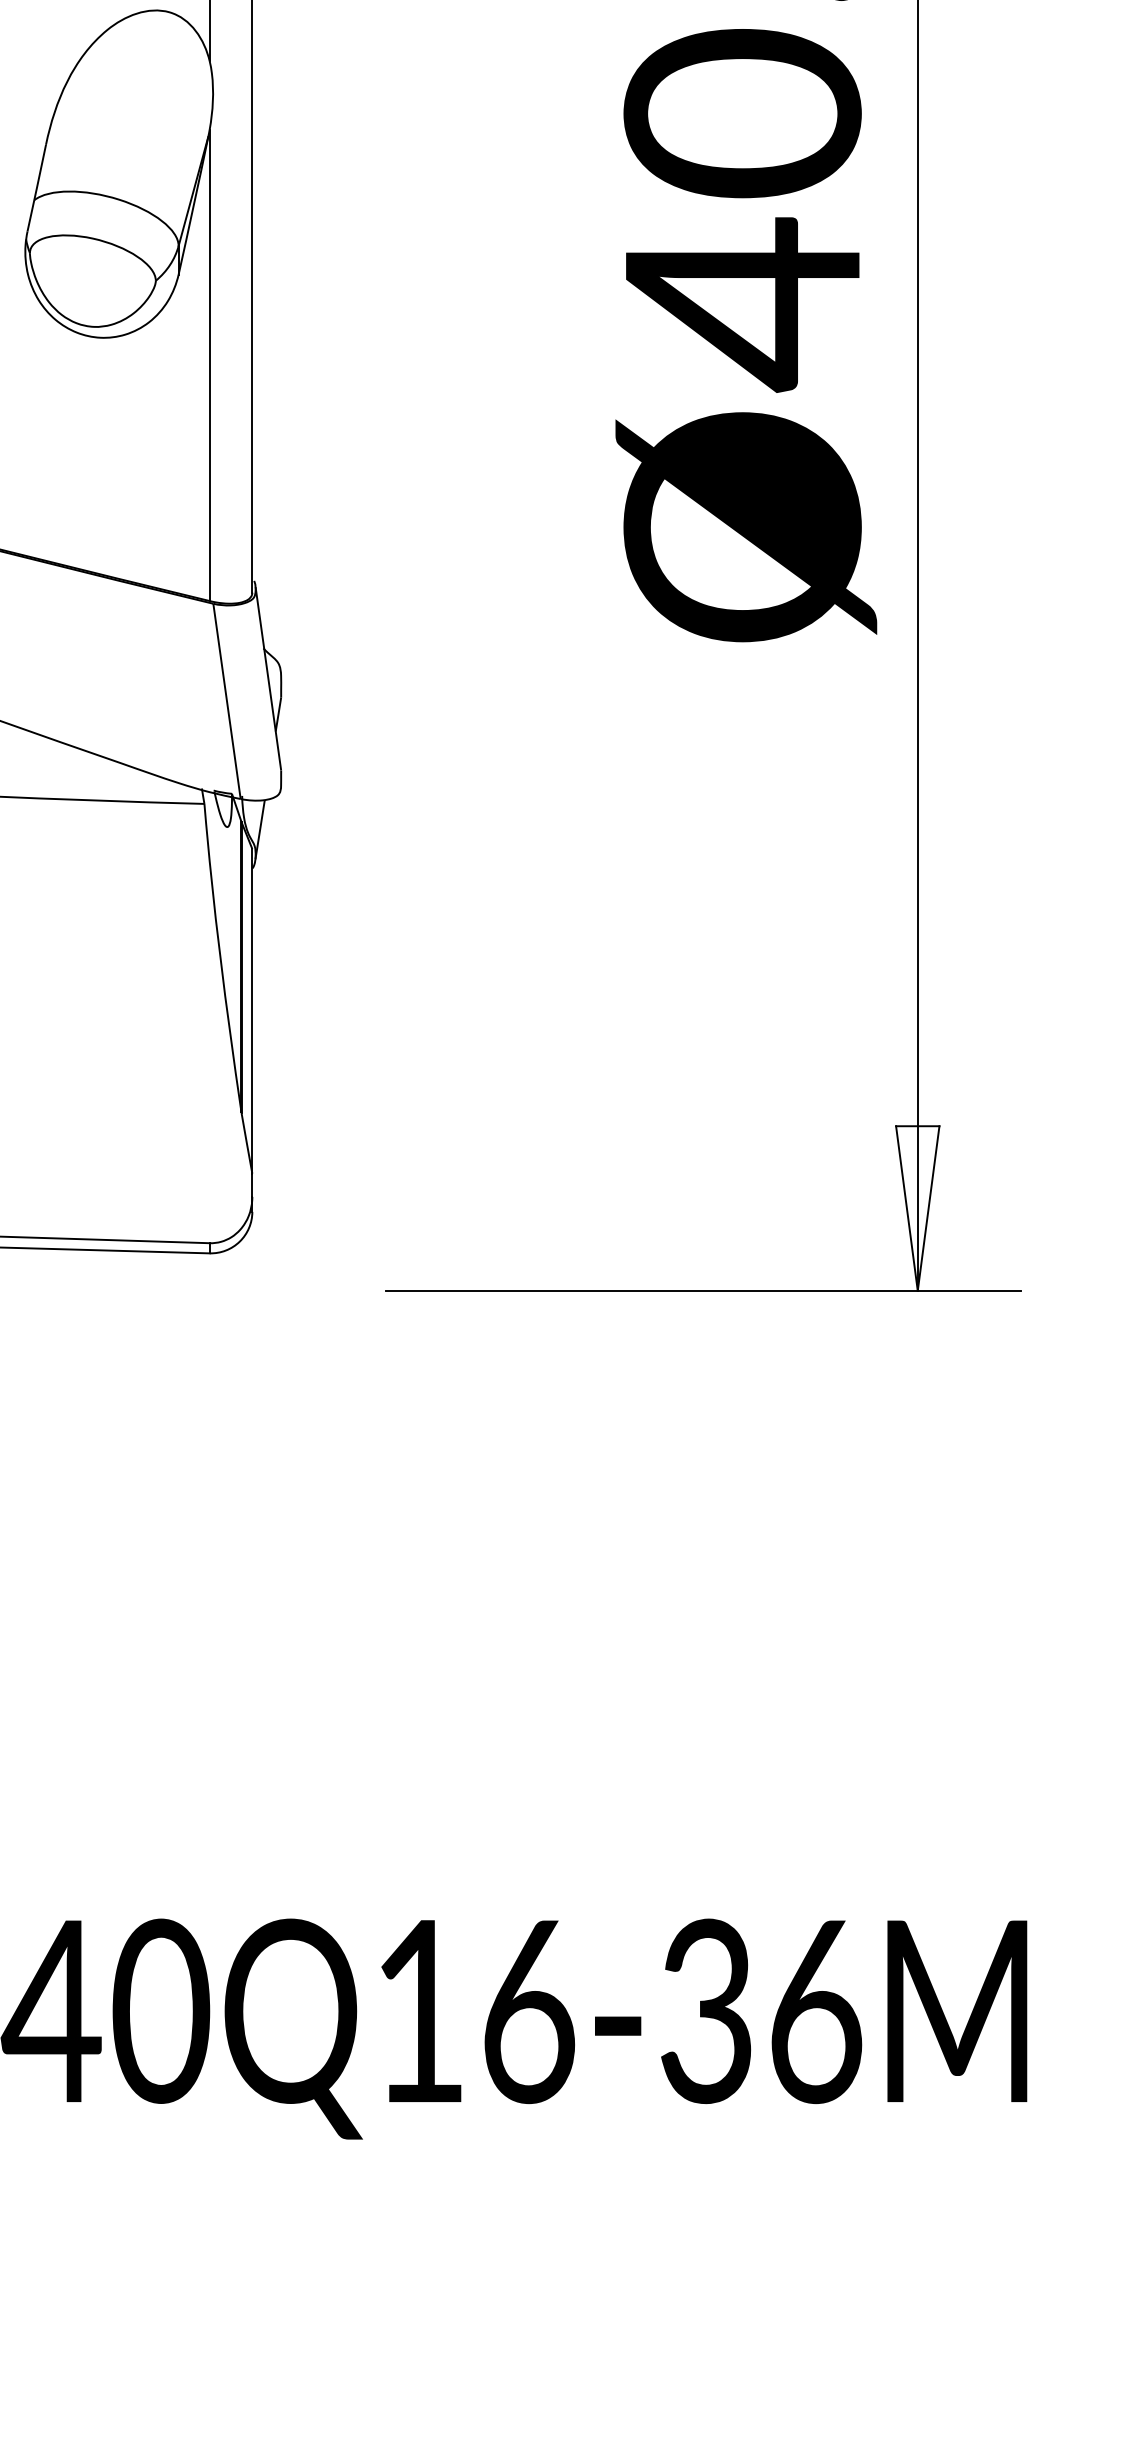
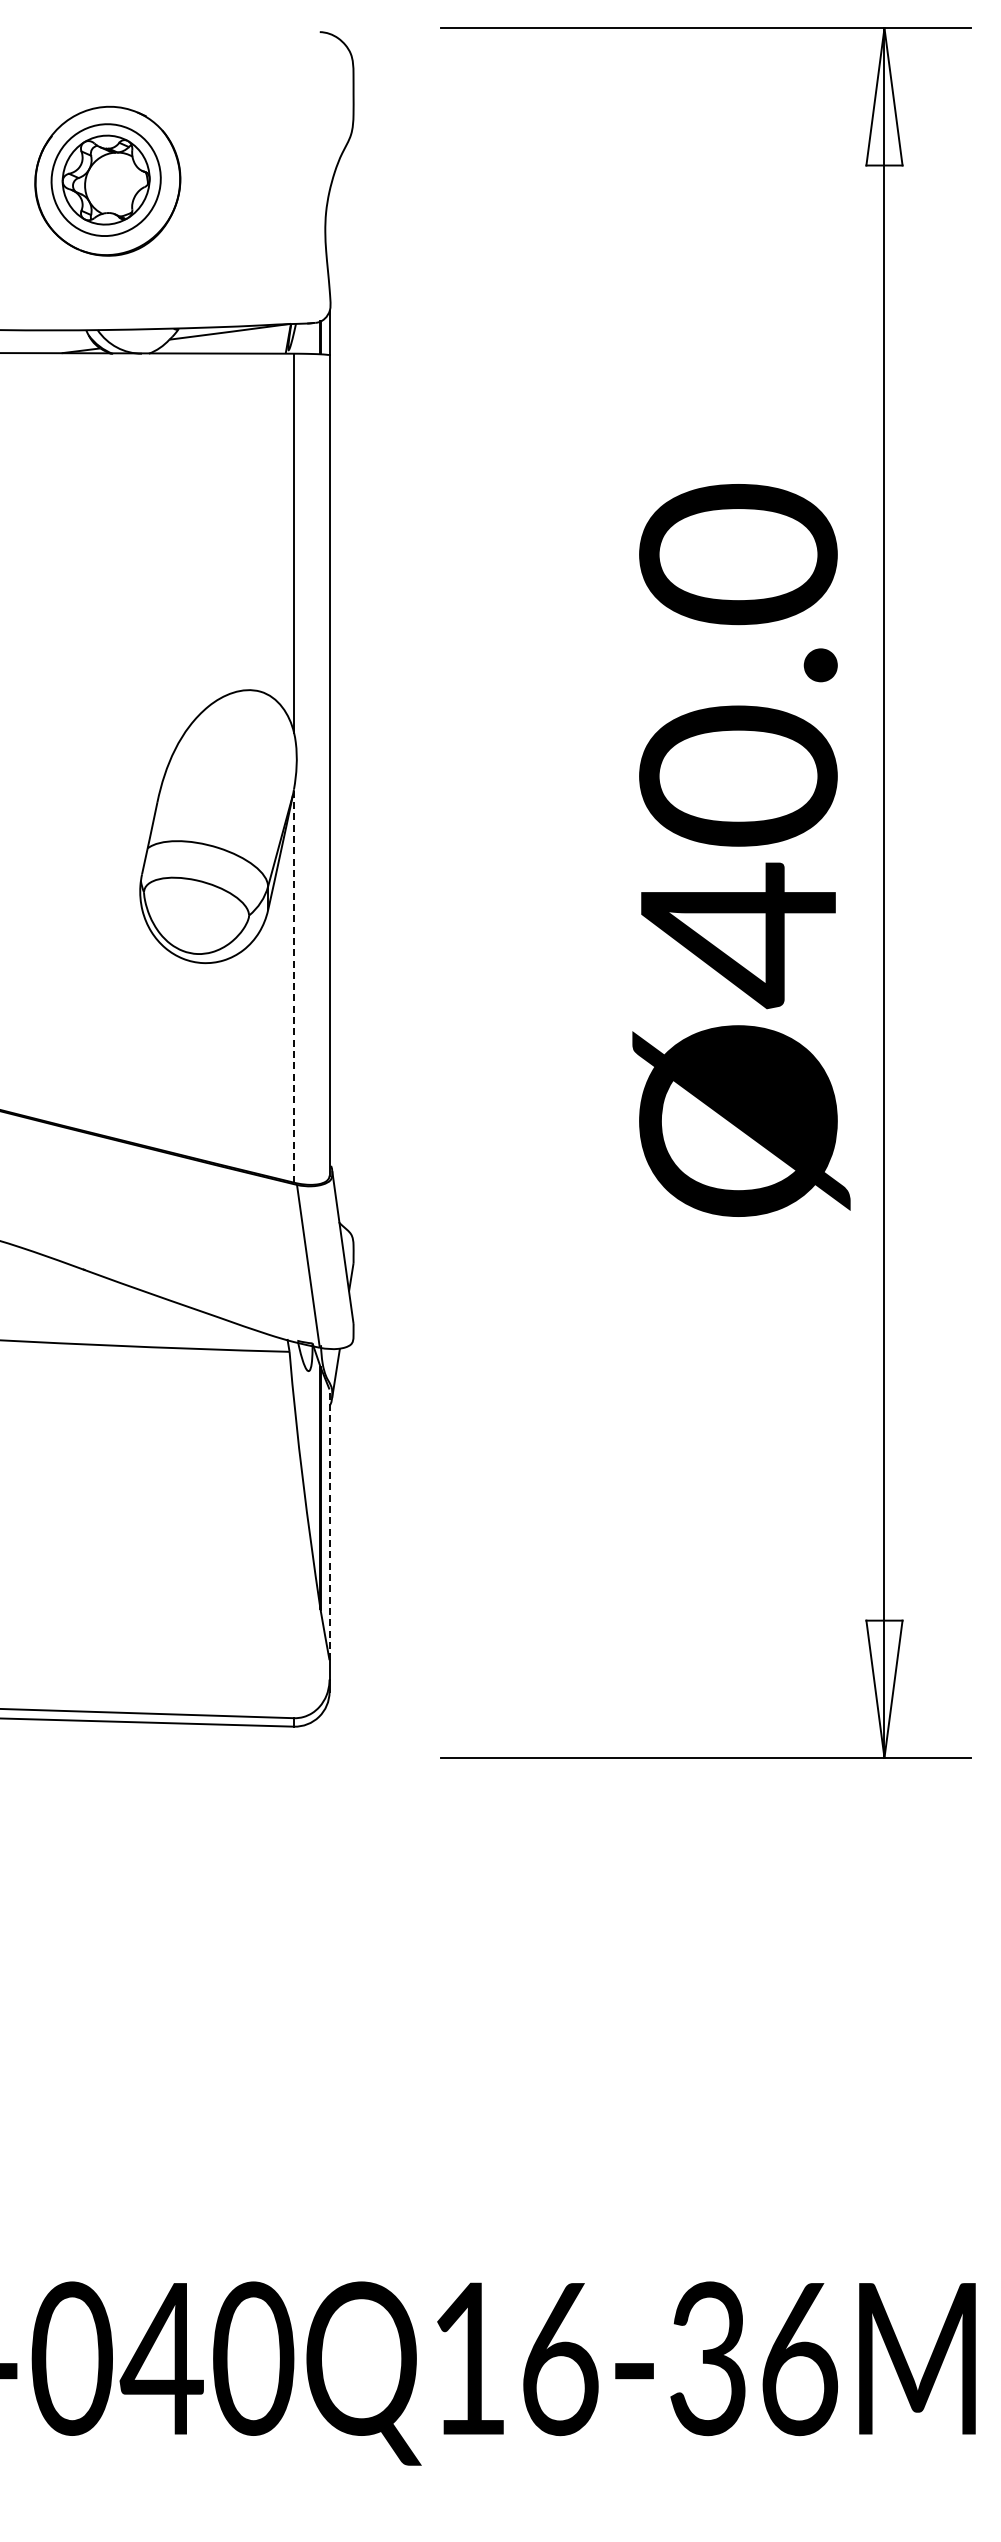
line: (210, 365) -> (294, 986), solid -> dashed
line: (252, 1010) -> (329, 1524), solid -> dashed

